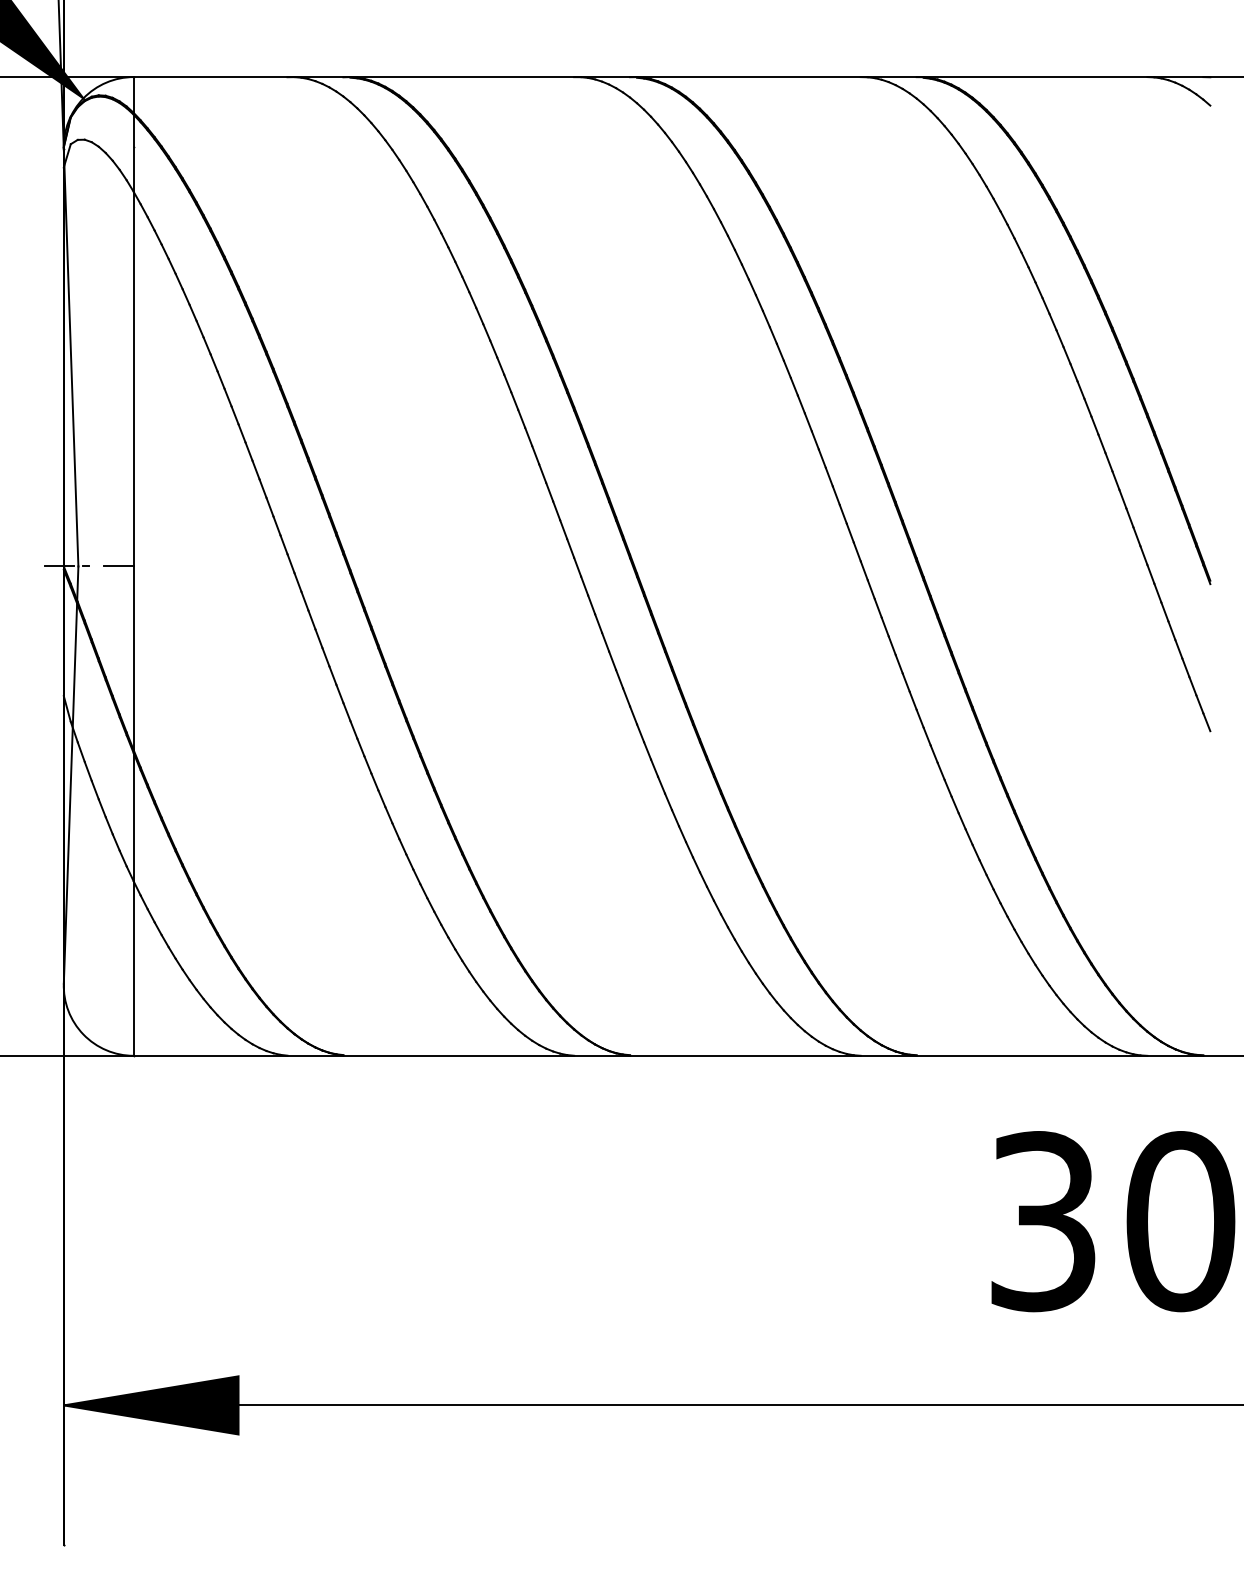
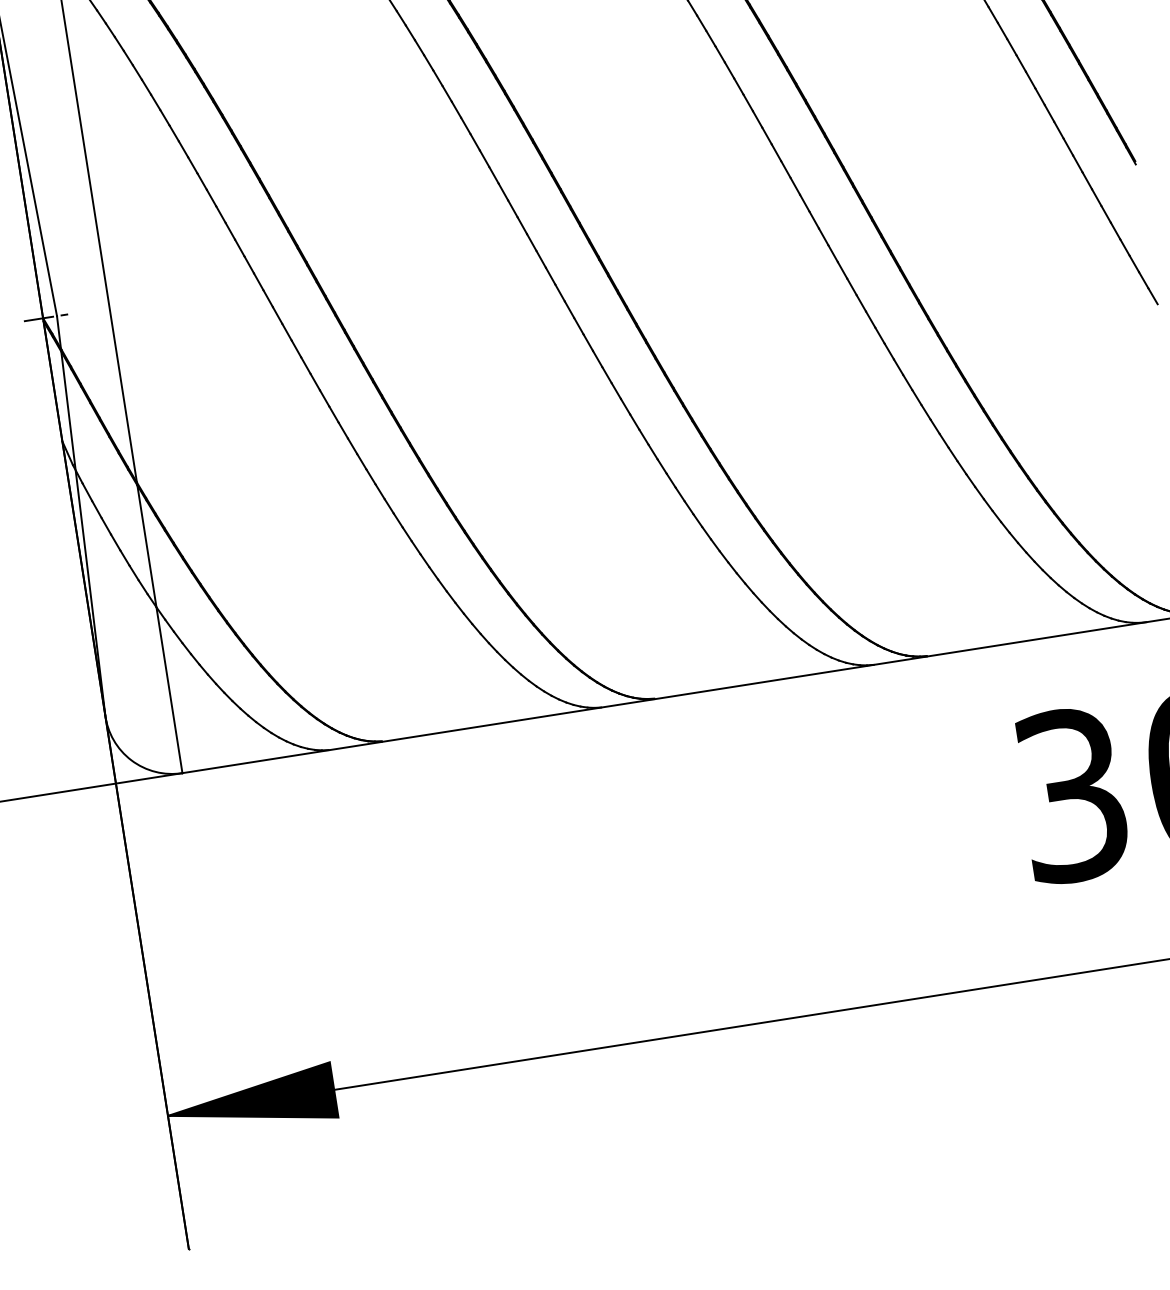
line: (118, 566) -> (95, 310), removed

